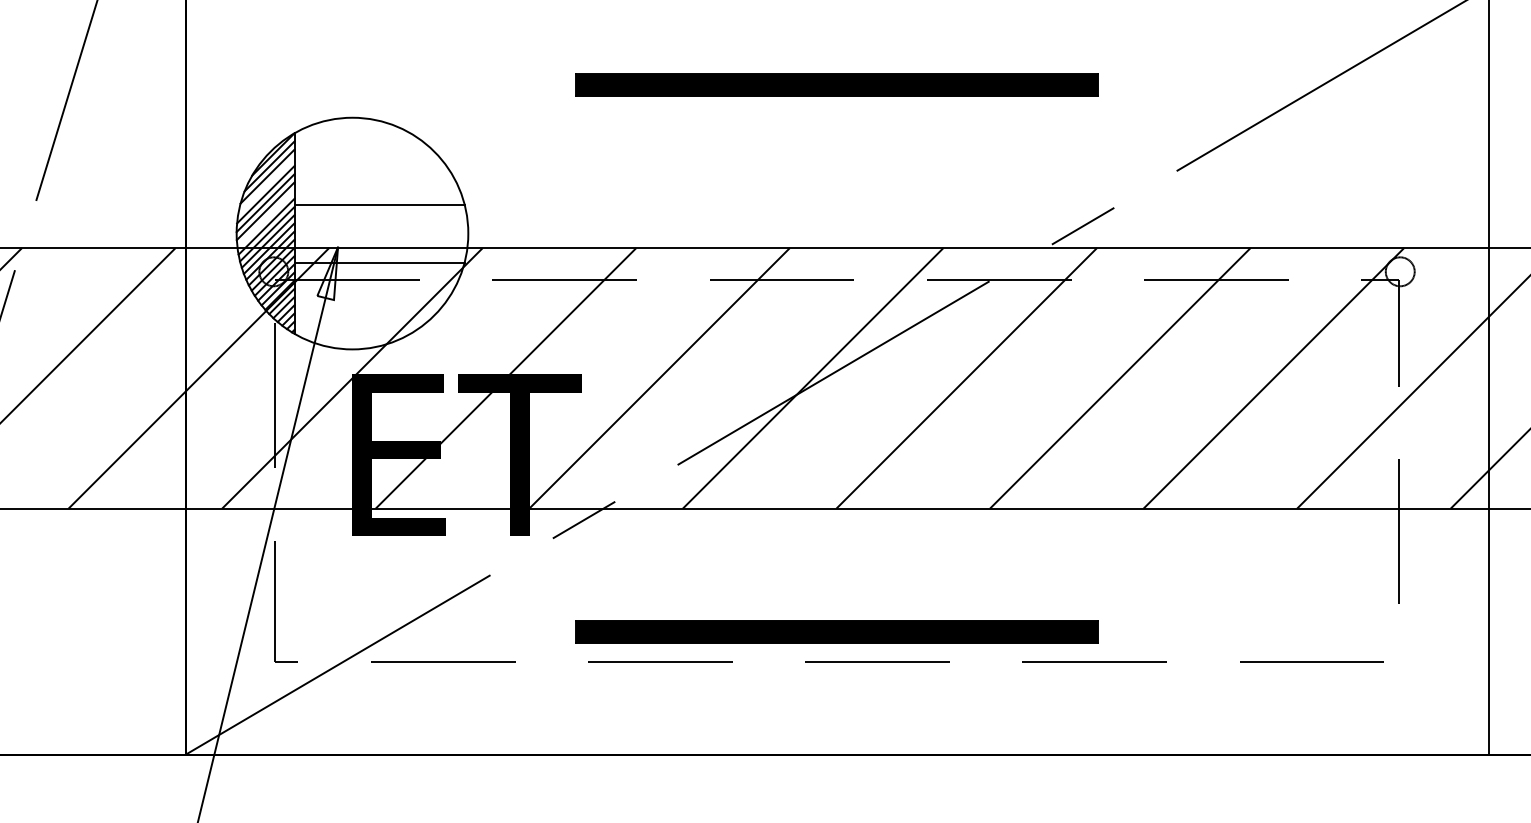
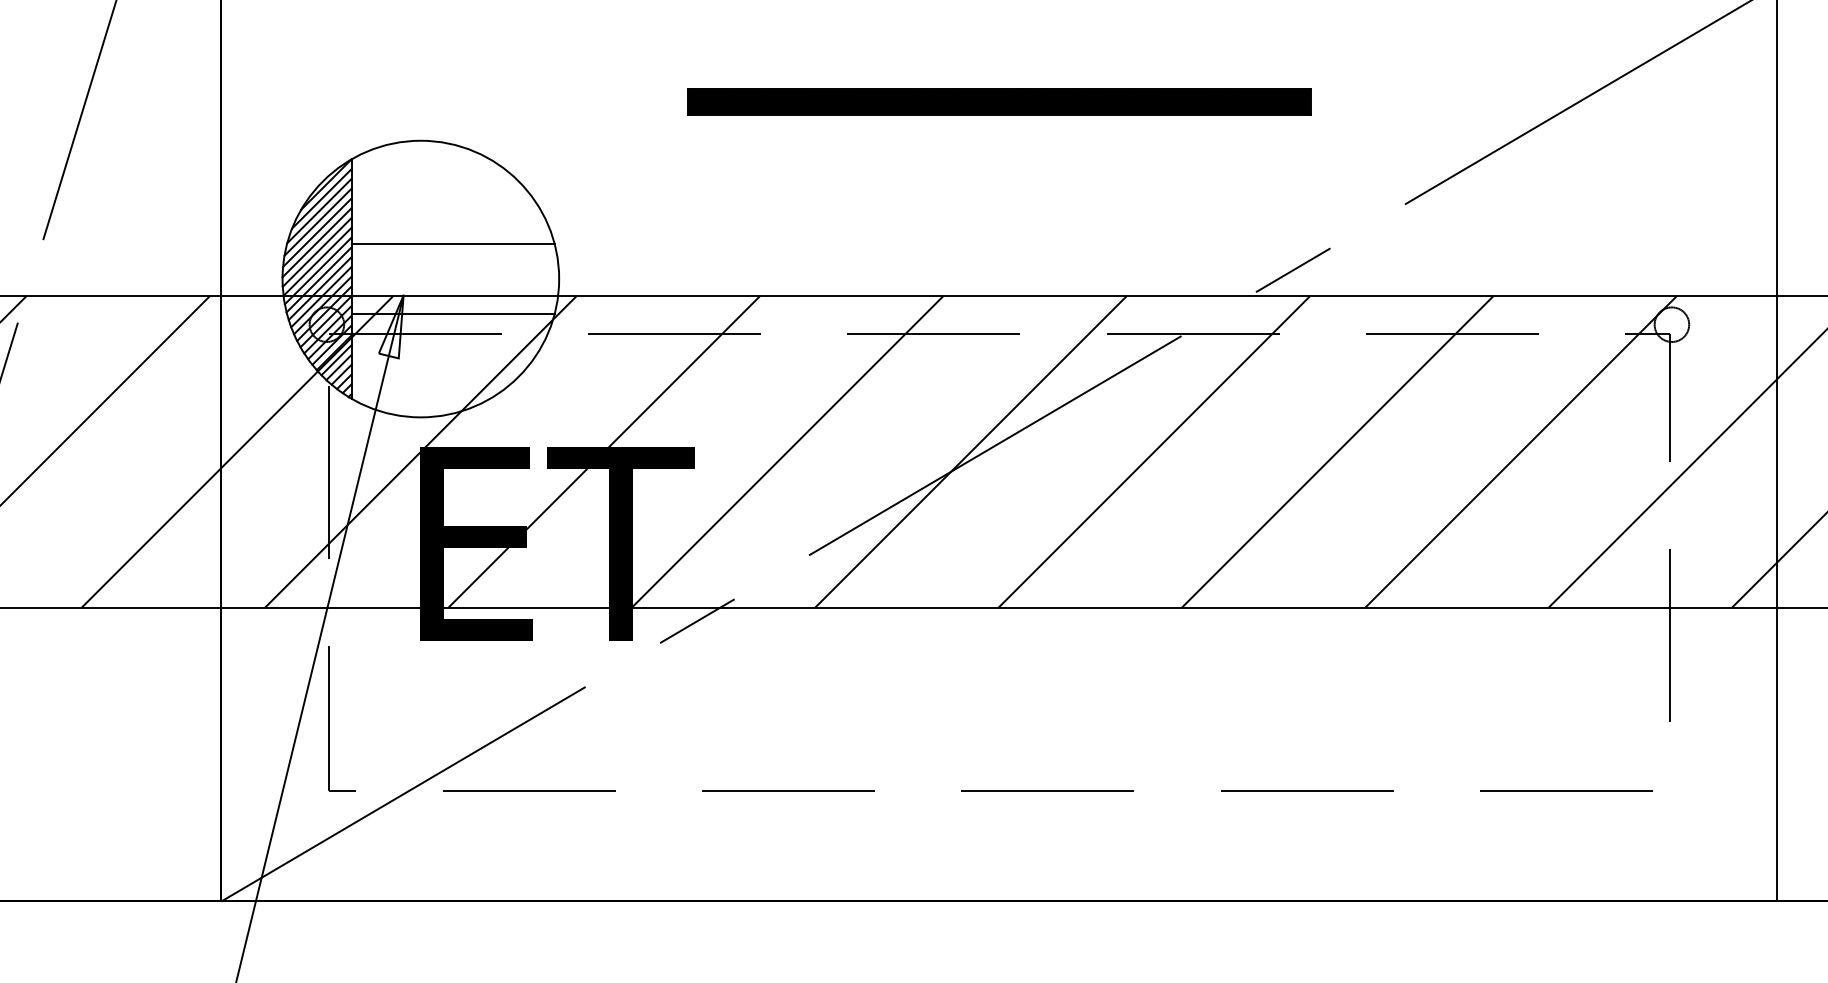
line: (265, 185) -> (317, 221), added
line: (265, 218) -> (317, 261), added
part: (837, 631) -> (999, 754), removed

